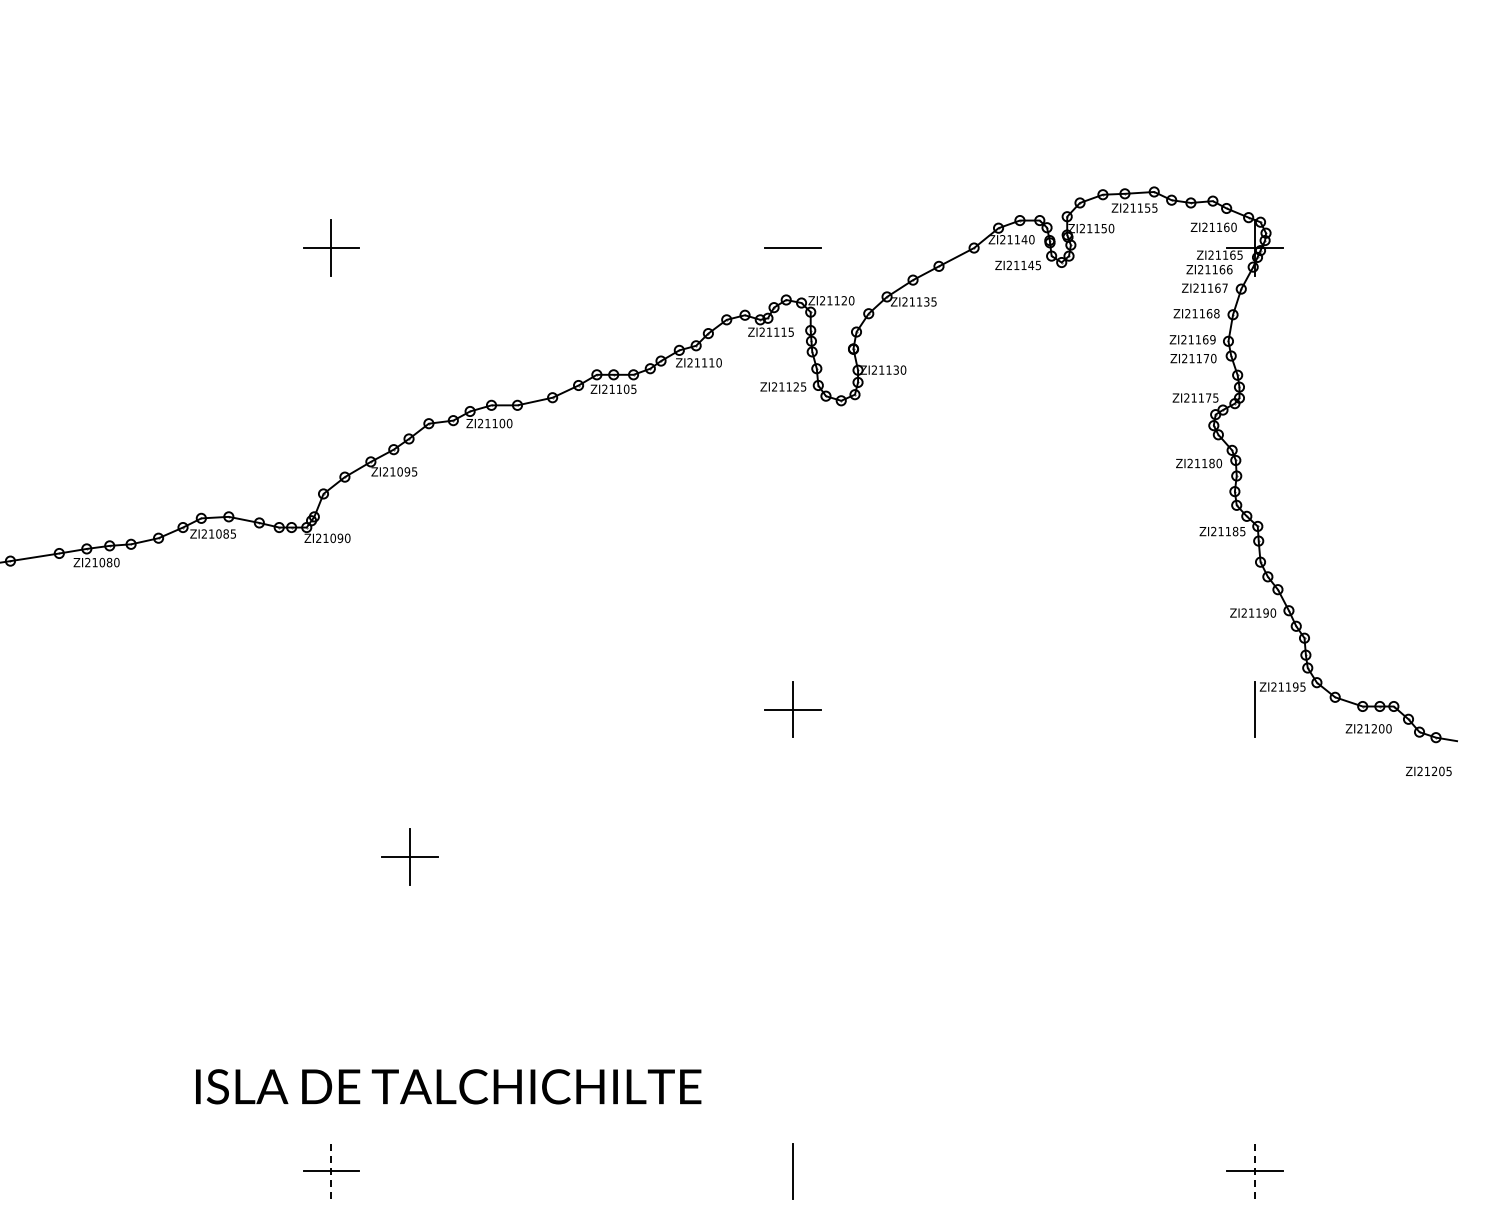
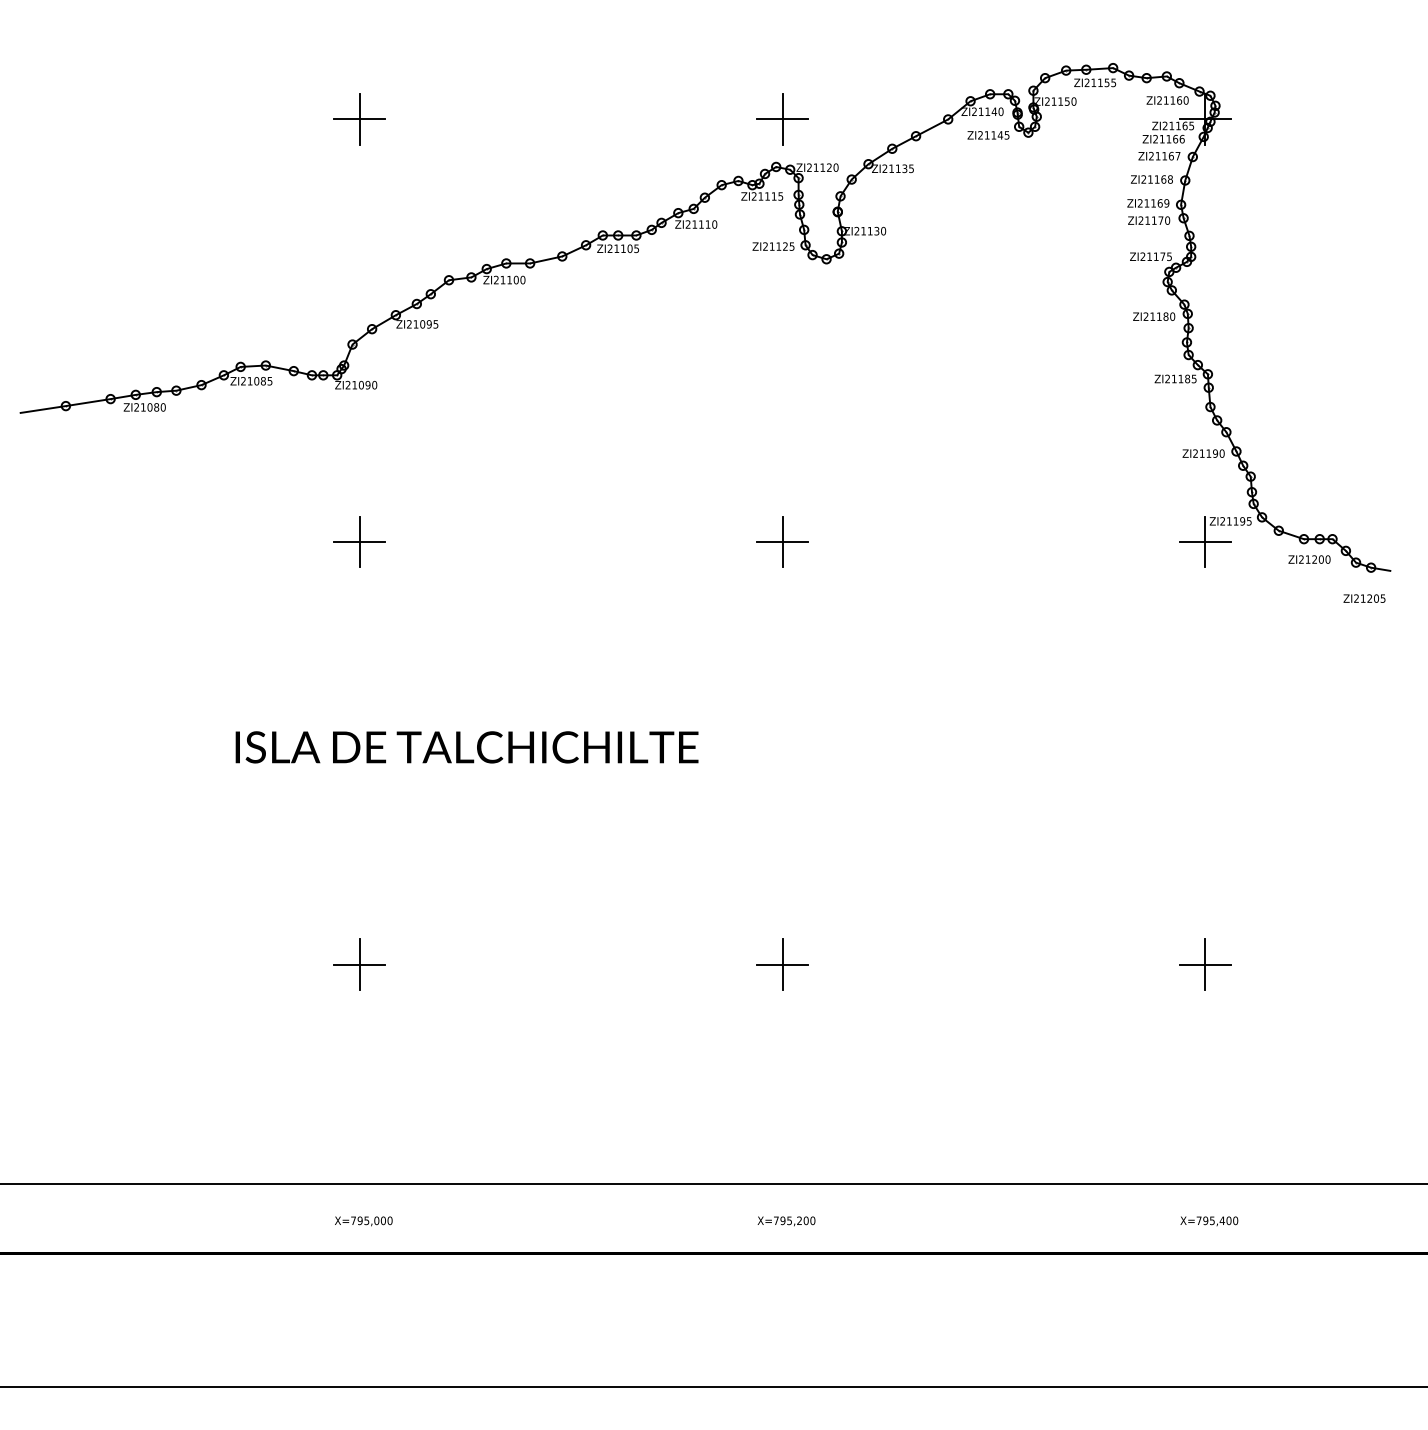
line: (793, 247) -> (782, 118), added
line: (1254, 709) -> (1204, 541), added
part: (409, 856) -> (359, 541), moved
text: (448, 1086) -> (466, 747), moved
line: (793, 1171) -> (782, 964), added
line: (331, 1172) -> (359, 965), dashed -> solid
line: (1255, 1172) -> (1205, 965), dashed -> solid

